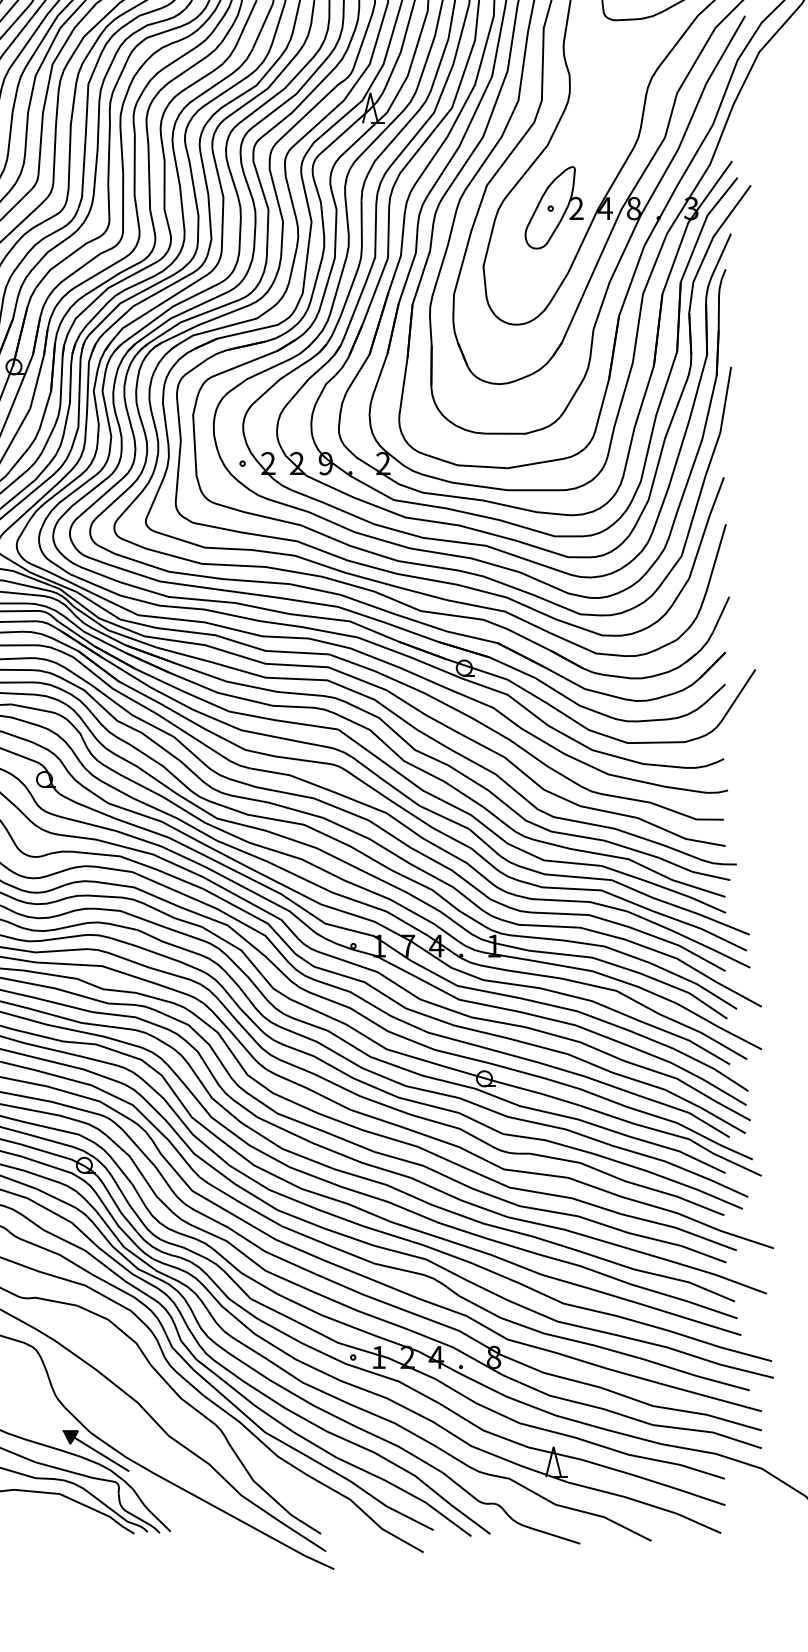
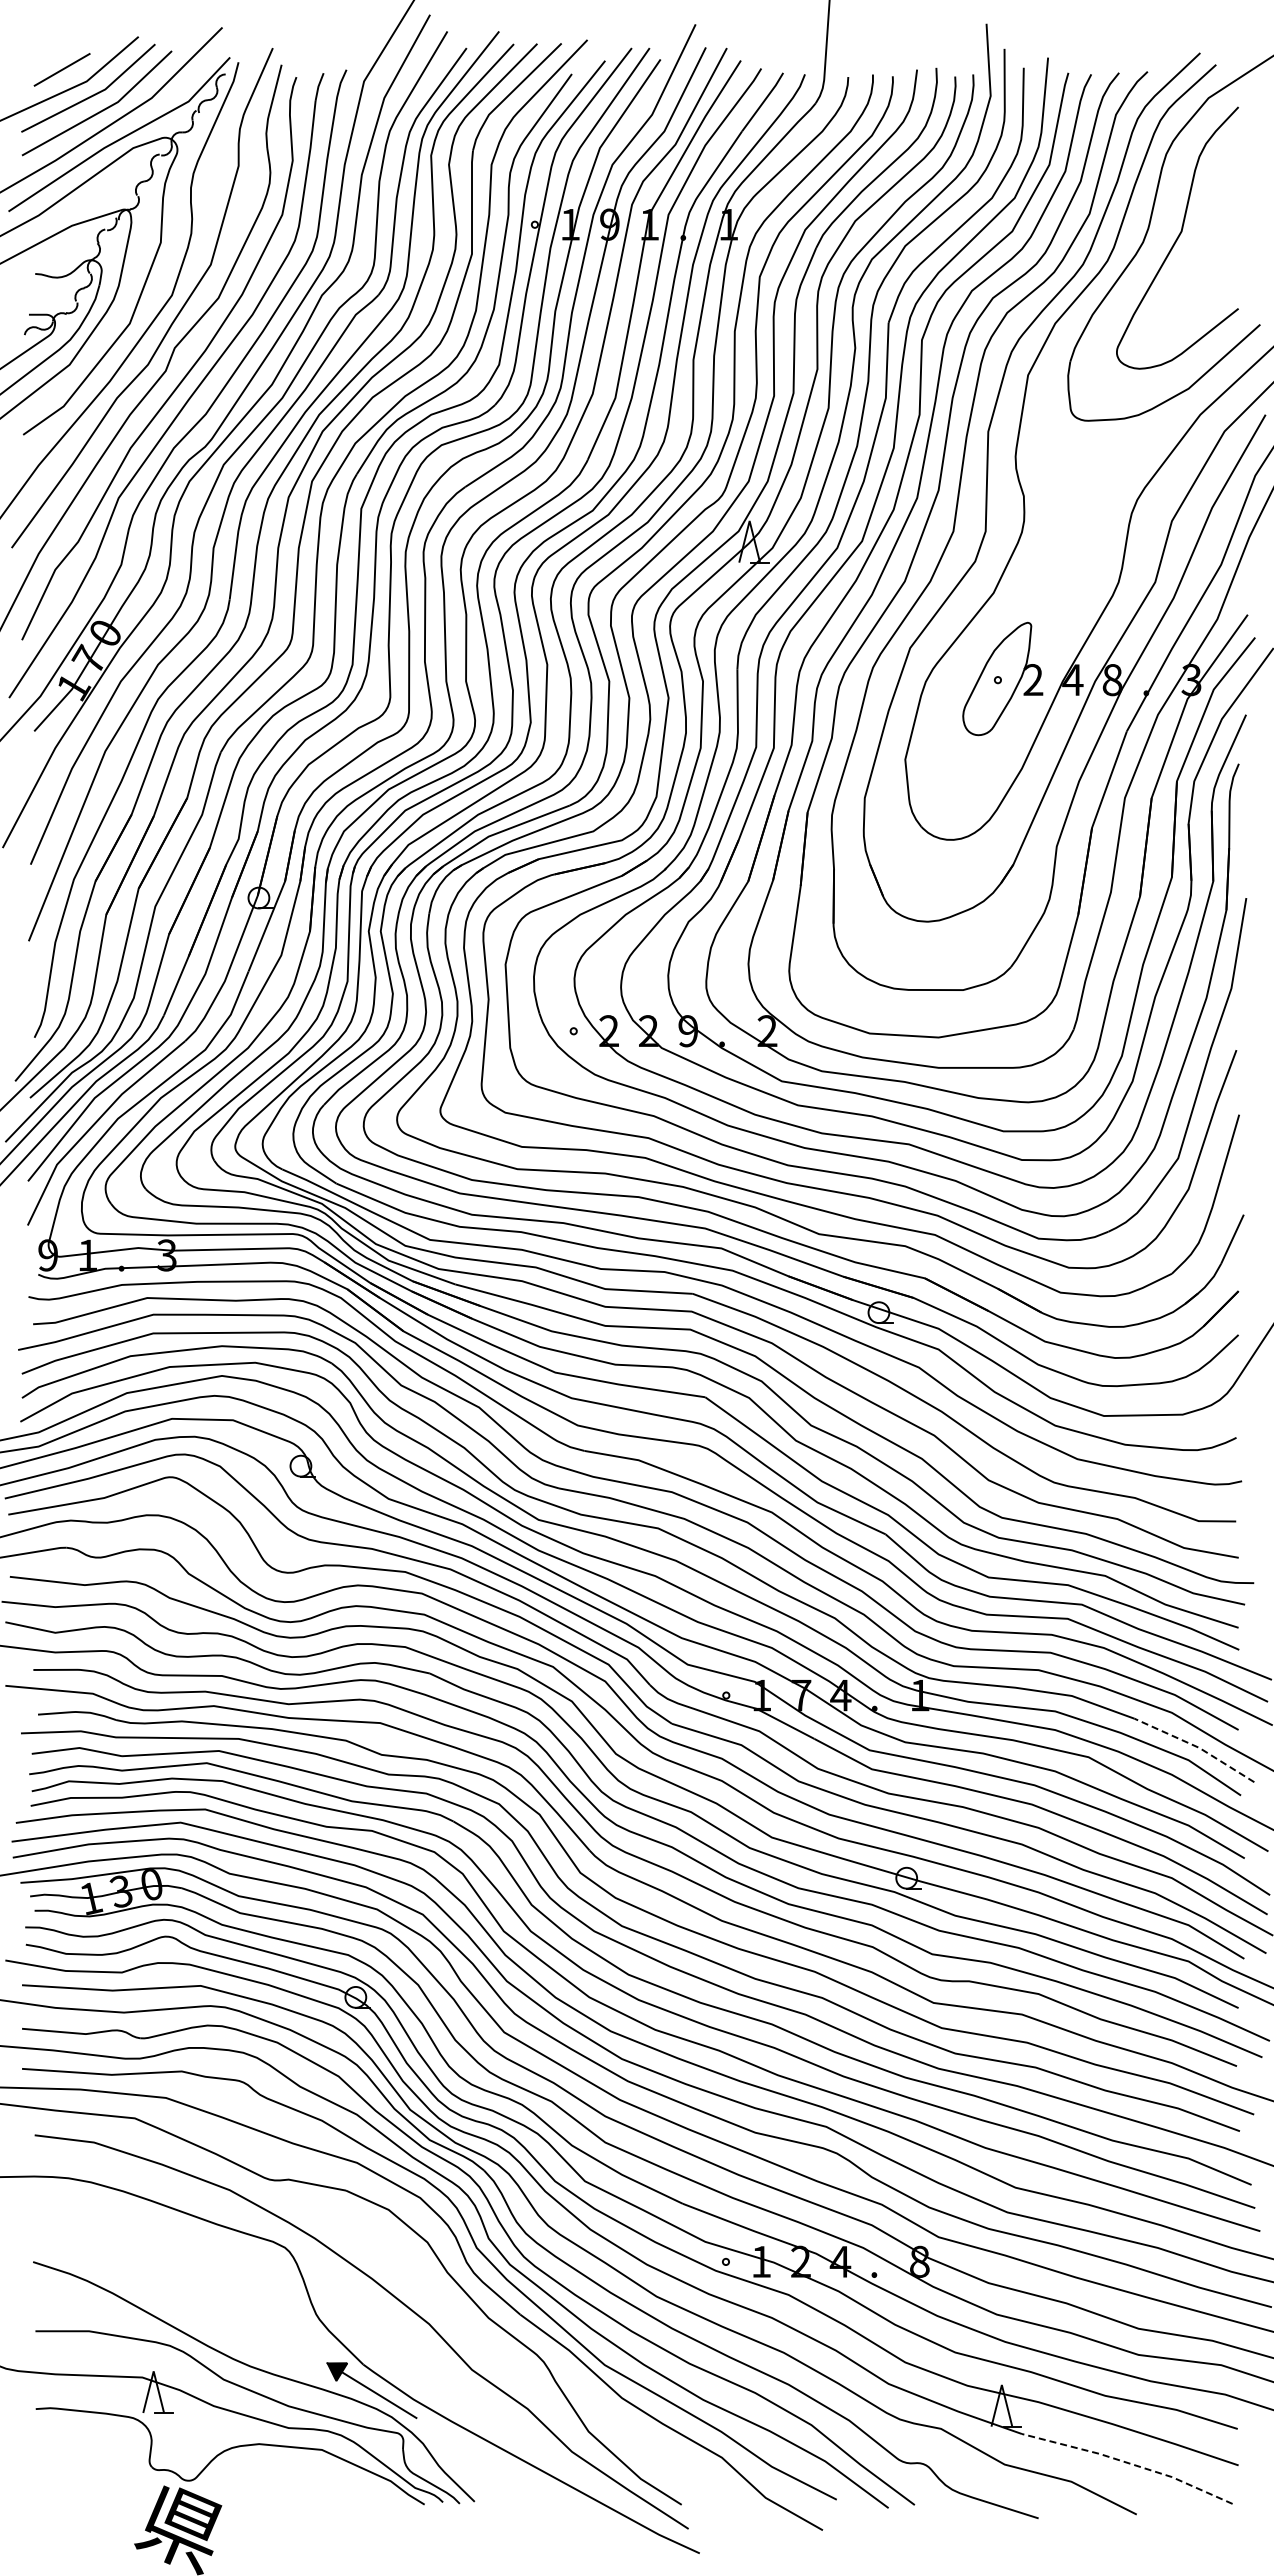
line: (694, 983) -> (1196, 1746), solid -> dashed
line: (646, 1503) -> (1129, 2463), solid -> dashed

